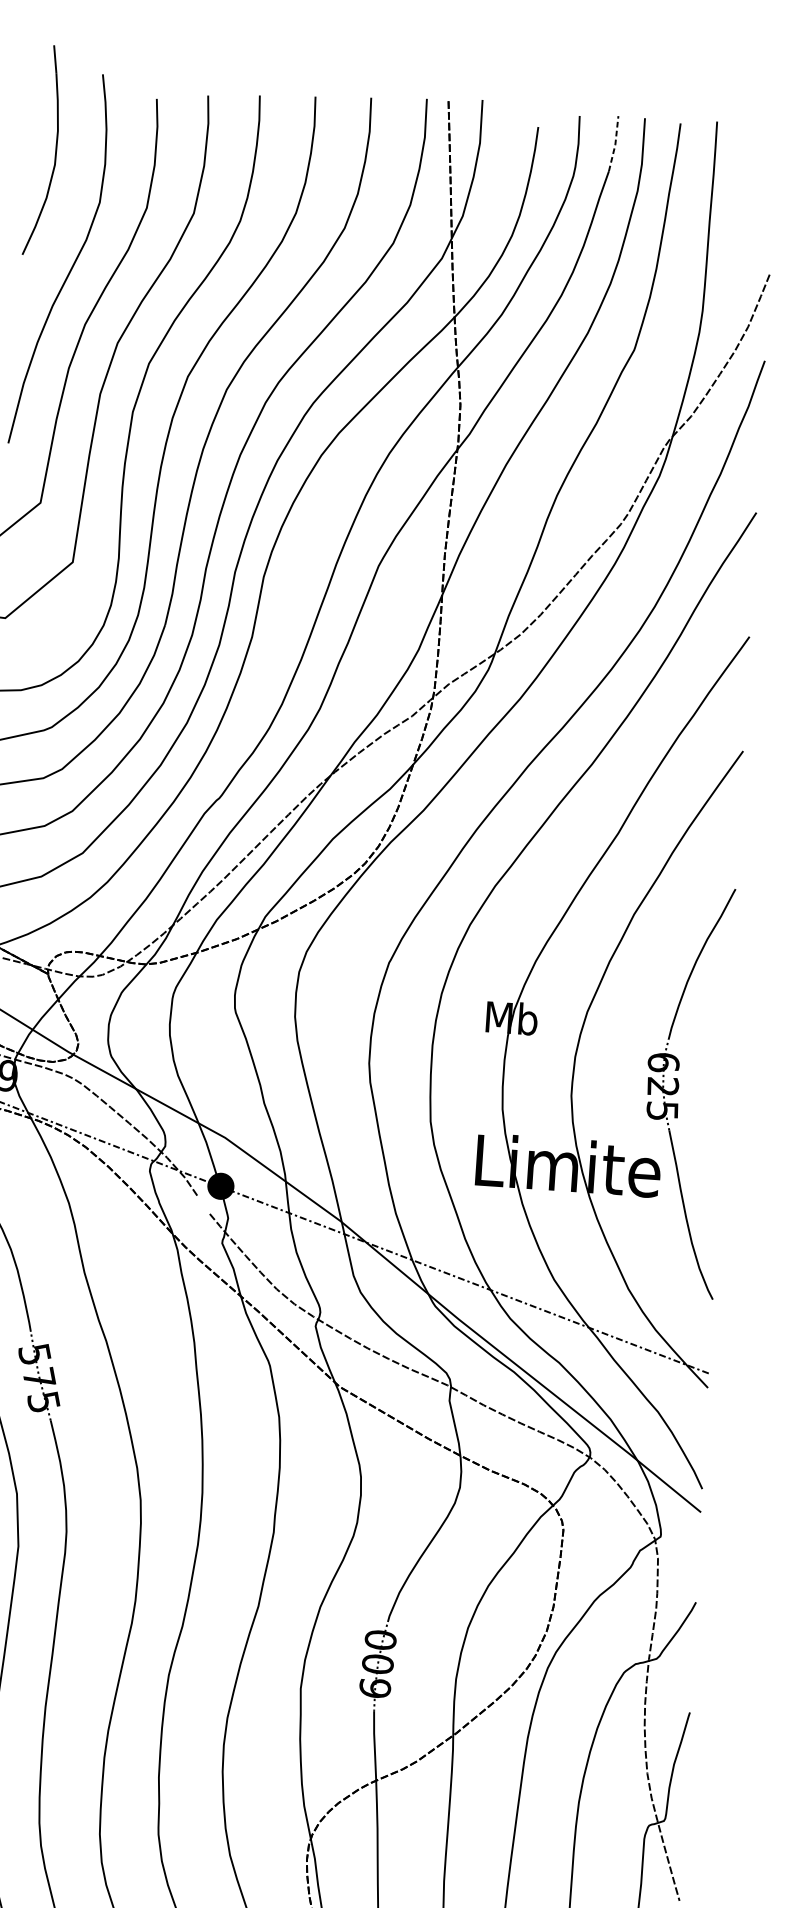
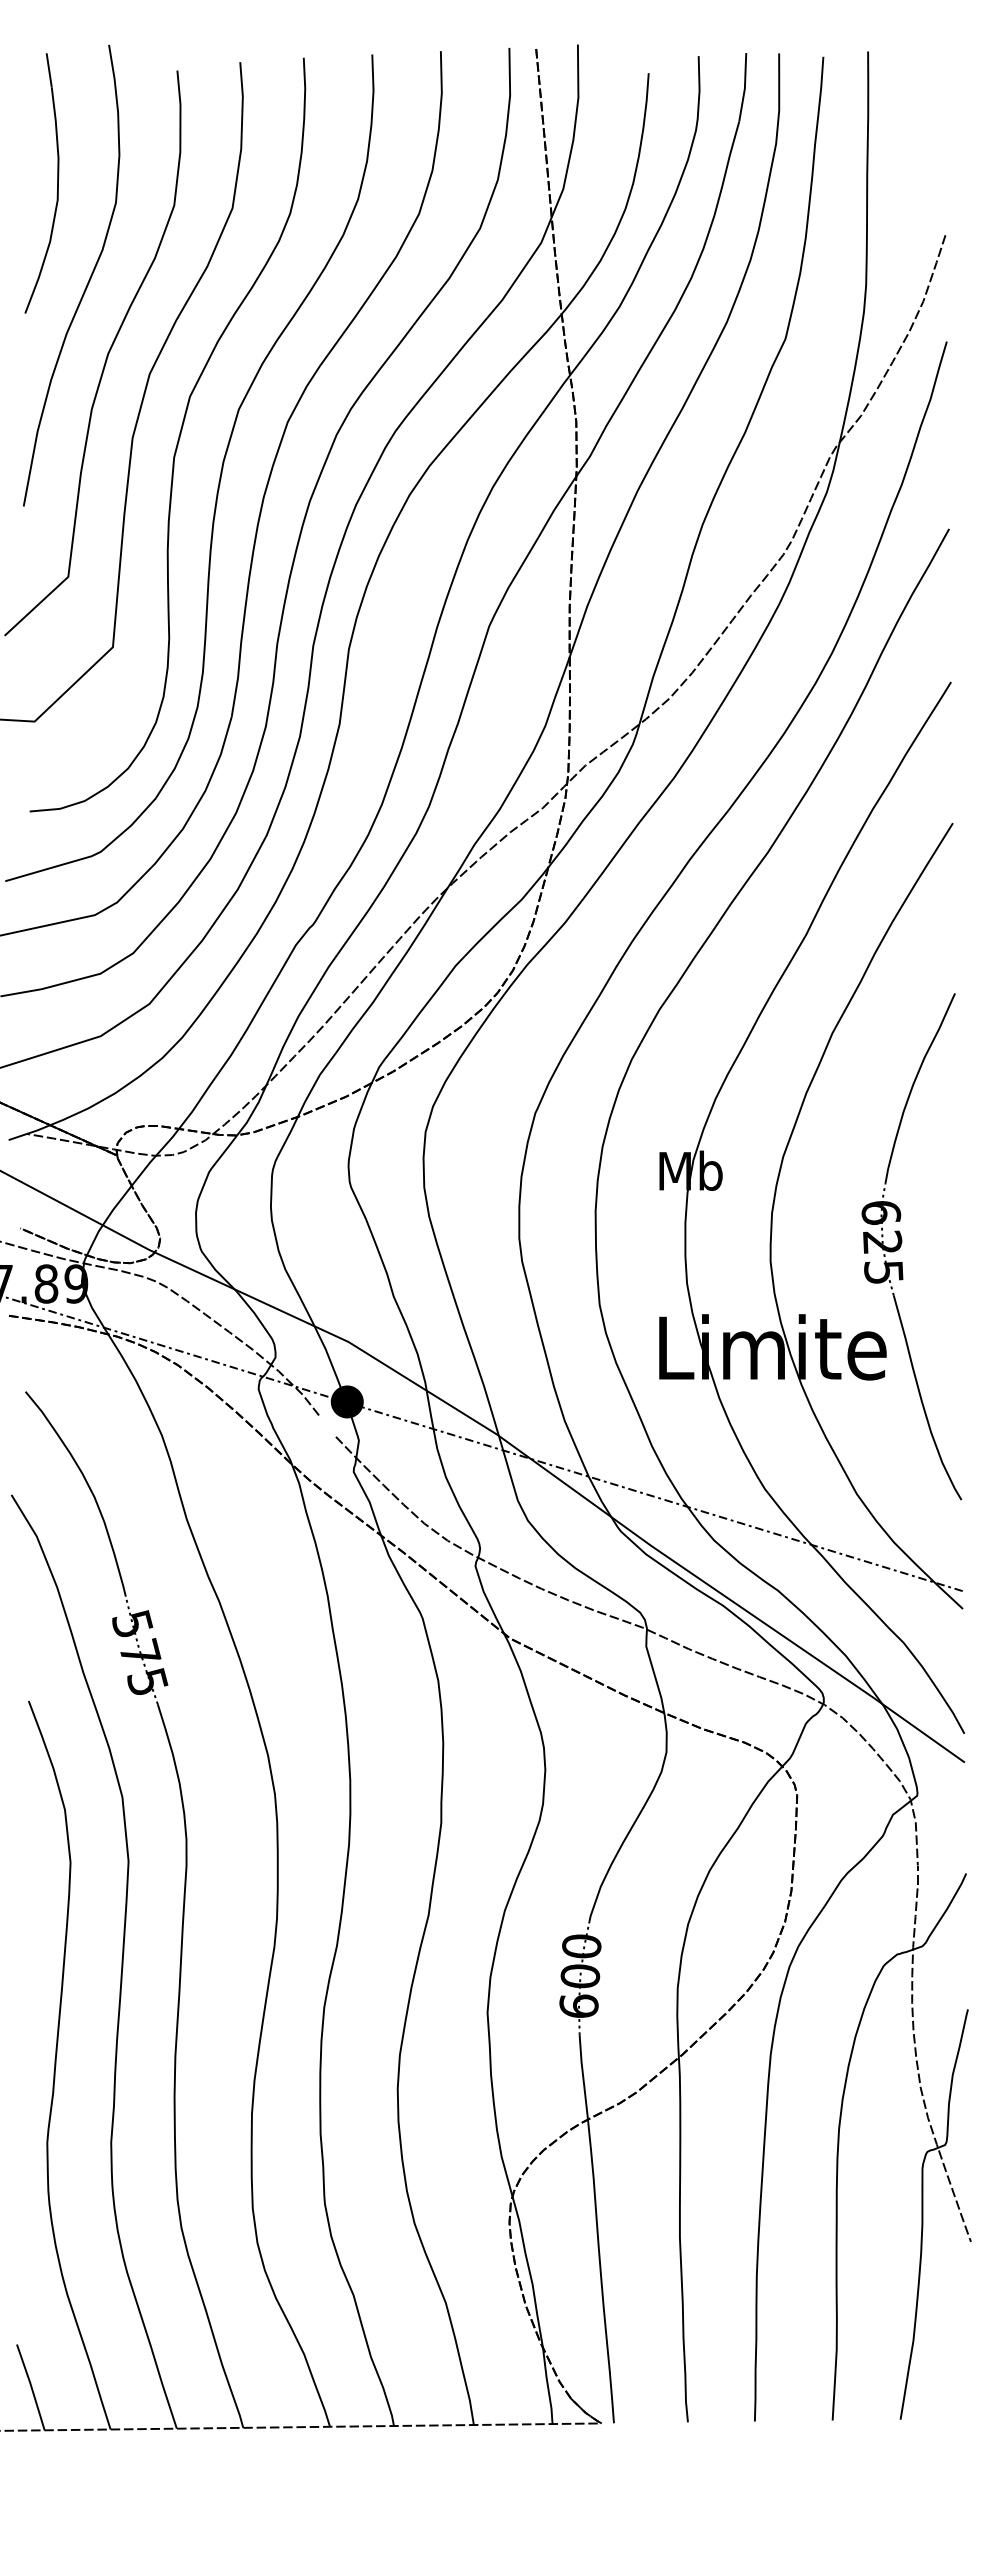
line: (615, 143) -> (744, 87), dashed -> solid
part: (55, 151) -> (57, 183), moved

